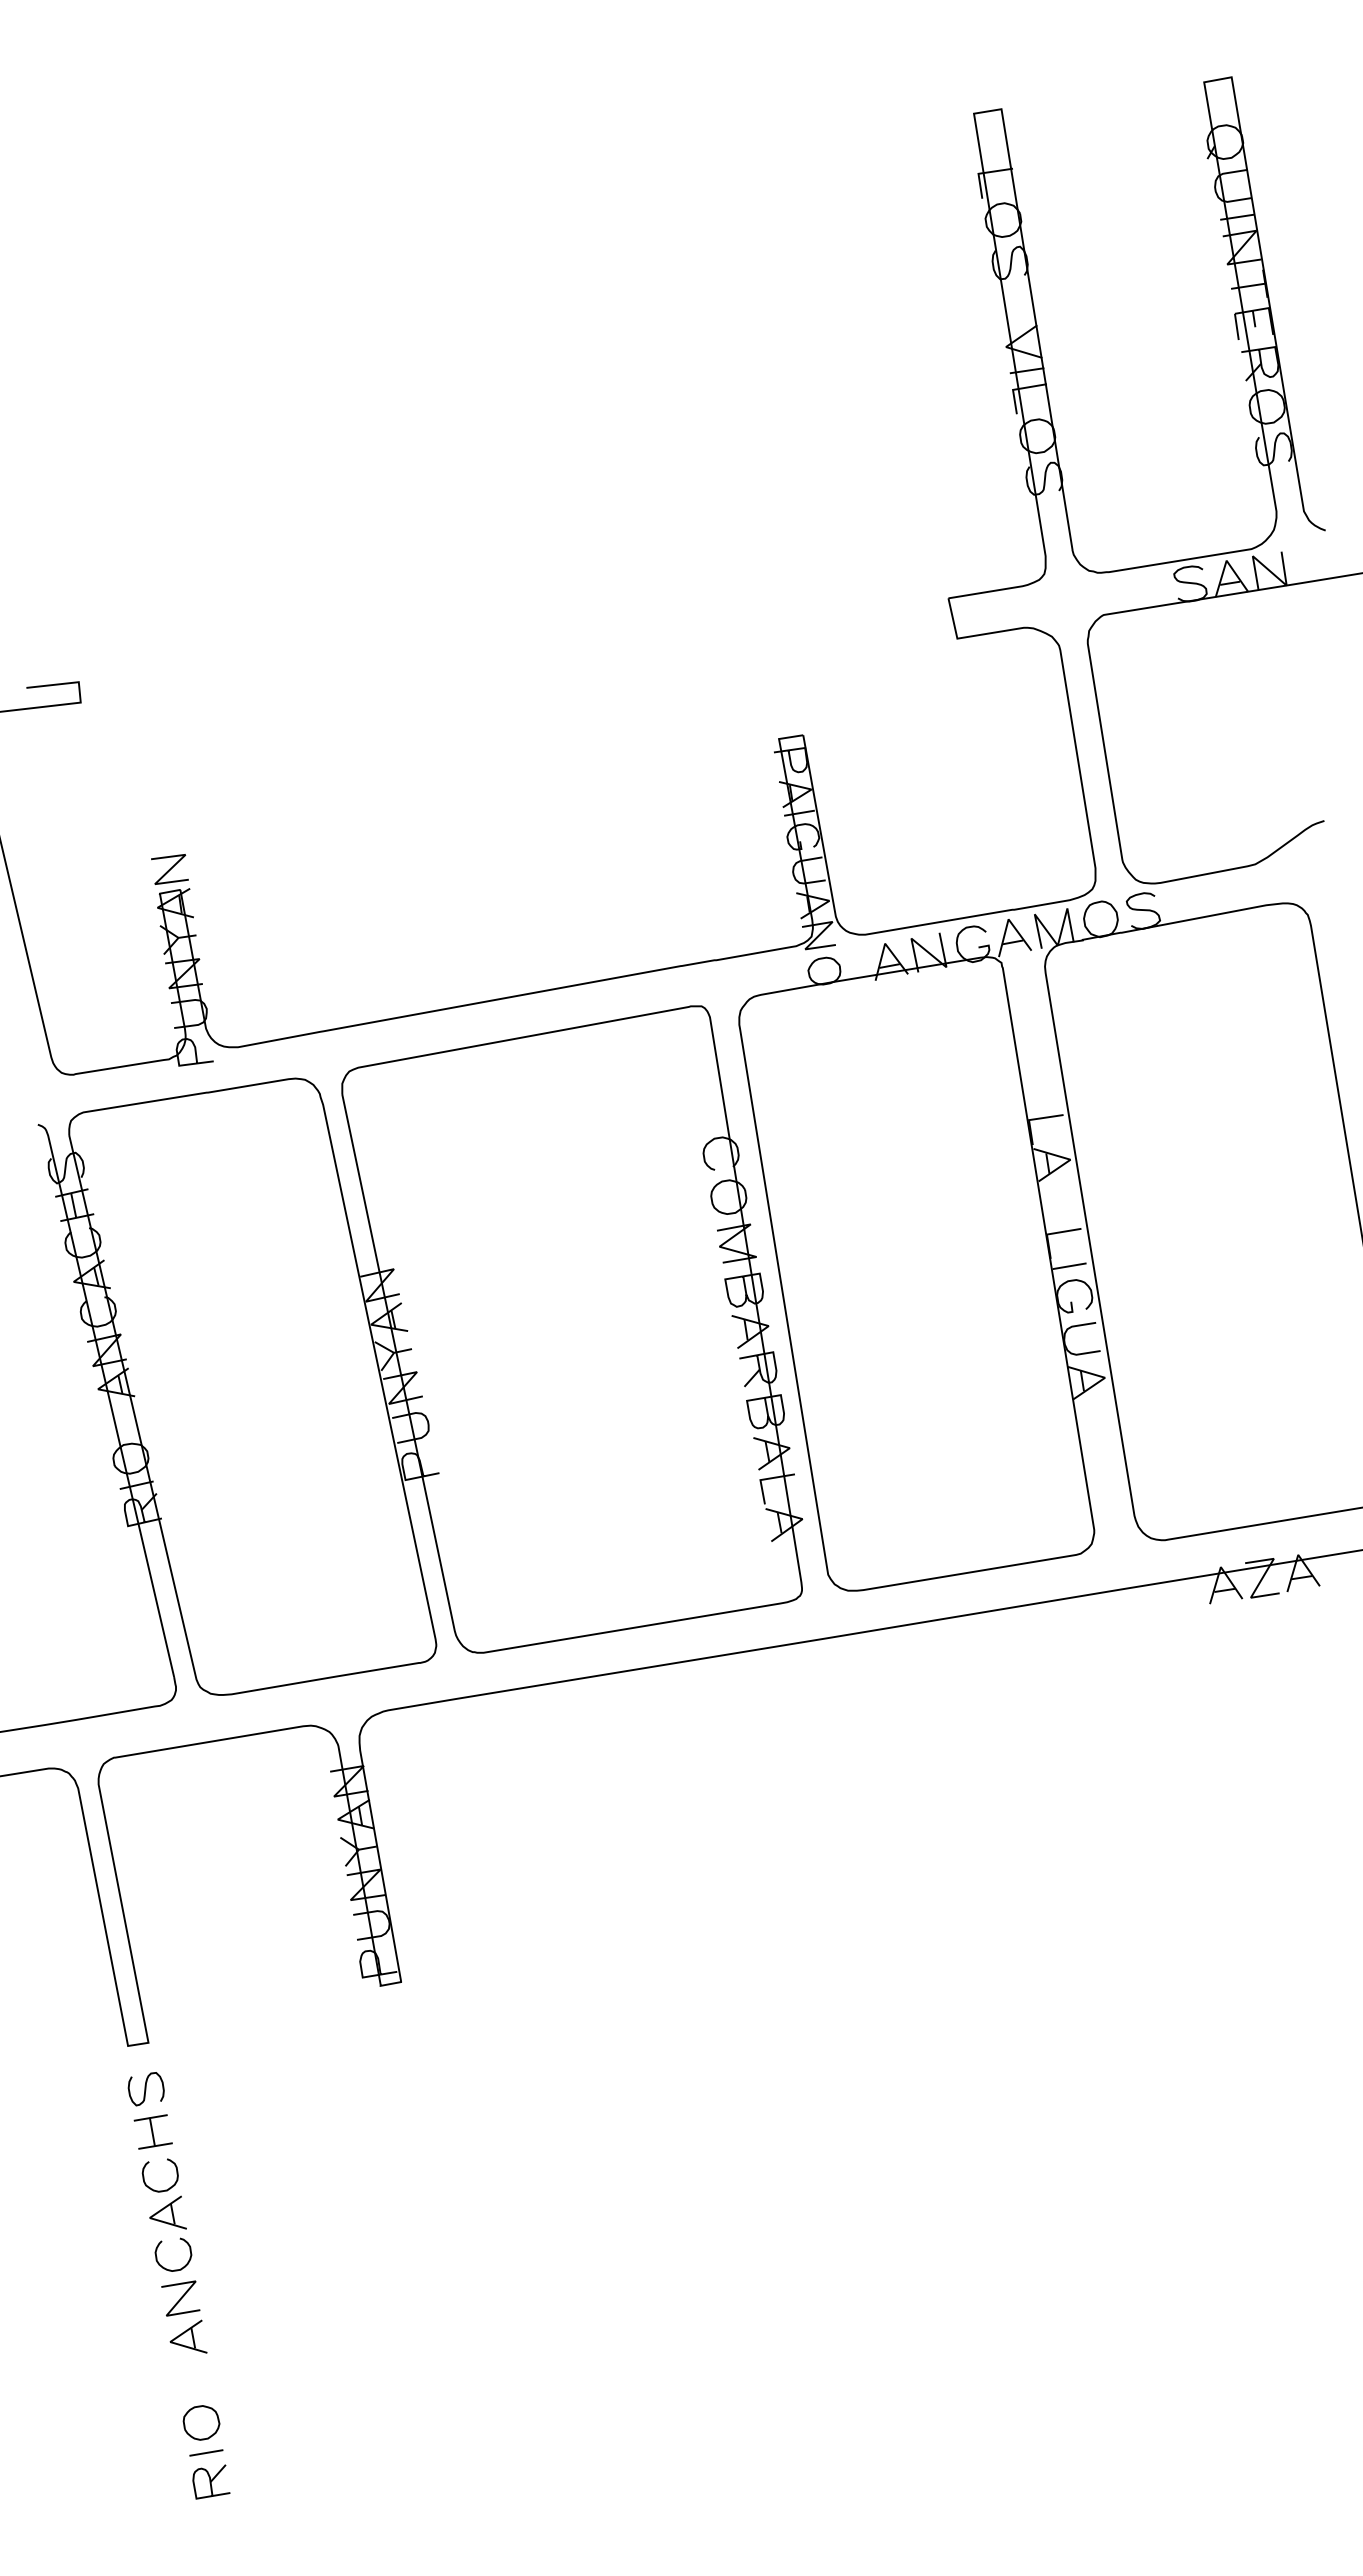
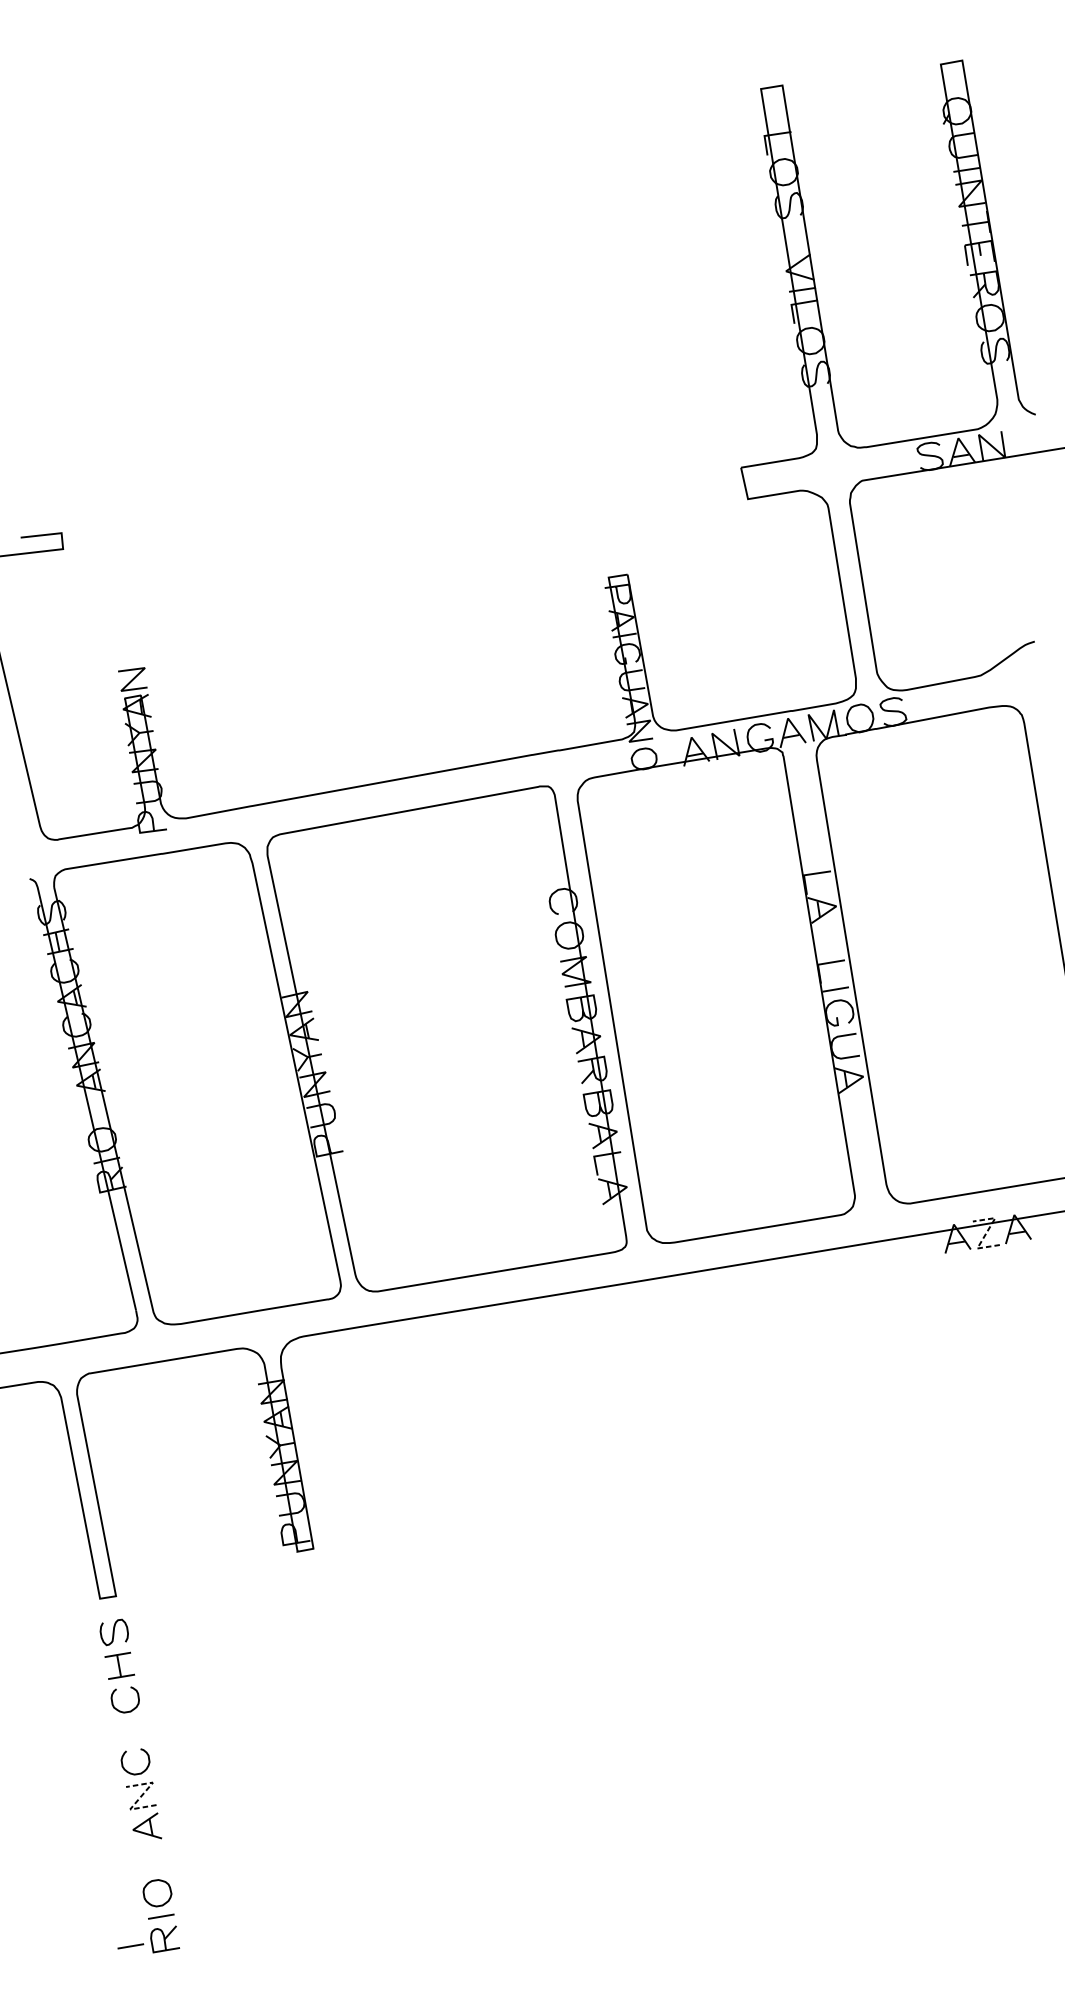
line: (1262, 1578) -> (986, 1233), solid -> dashed
part: (167, 2212) -> (130, 1728), removed
line: (181, 2297) -> (141, 1795), solid -> dashed
line: (167, 2490) -> (130, 1946), added

